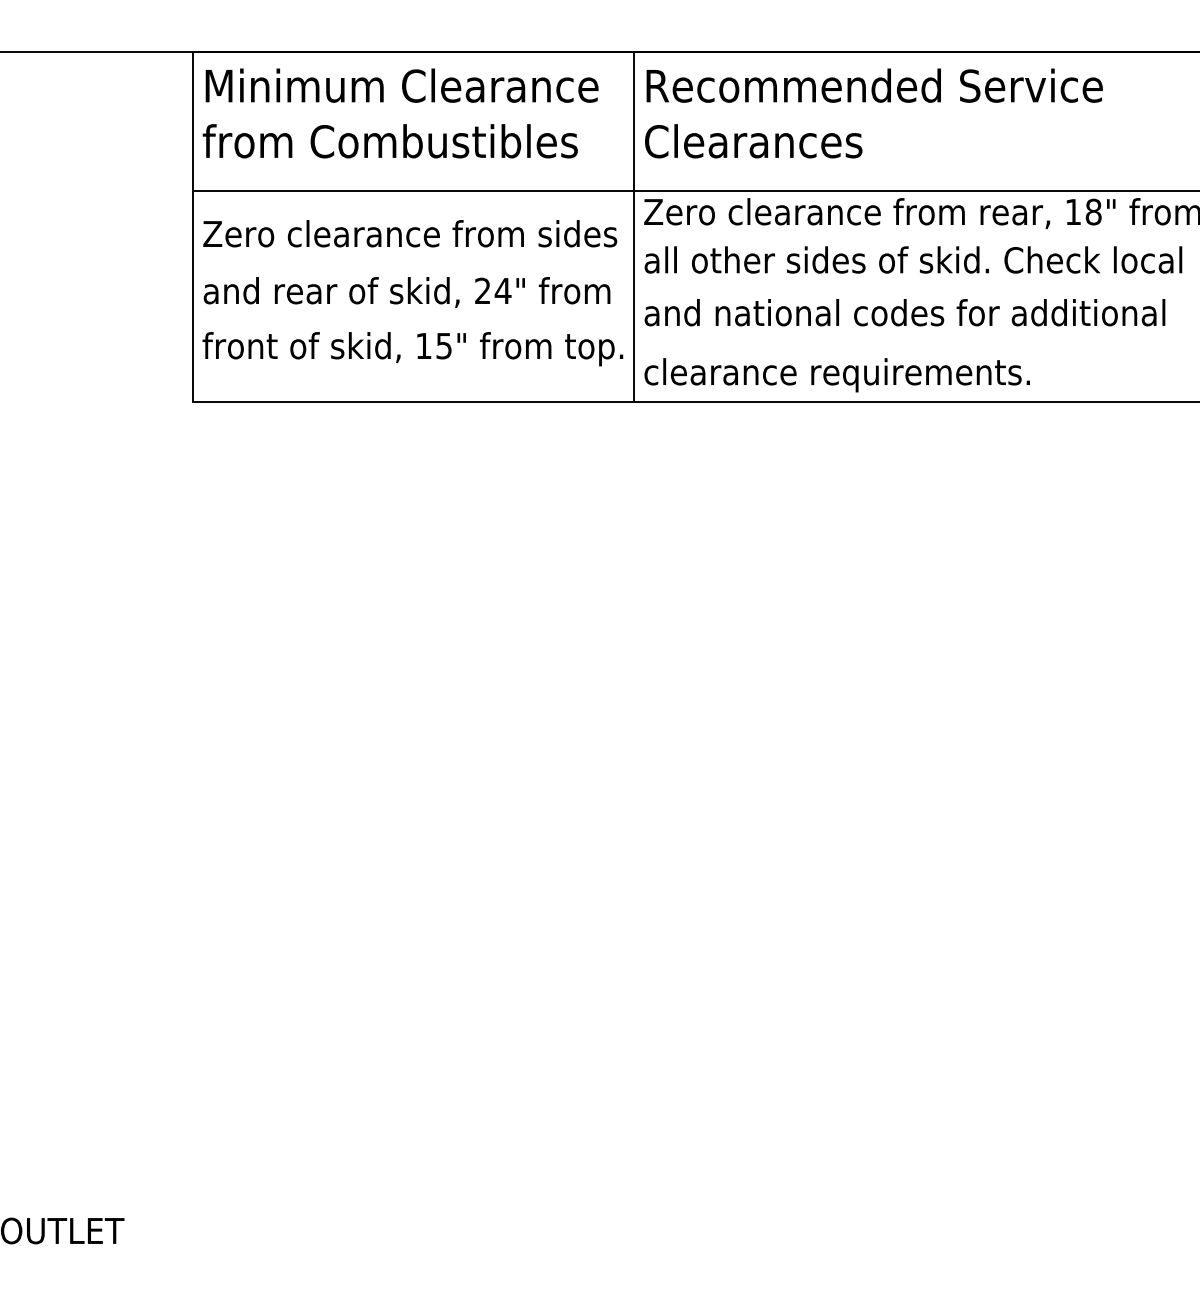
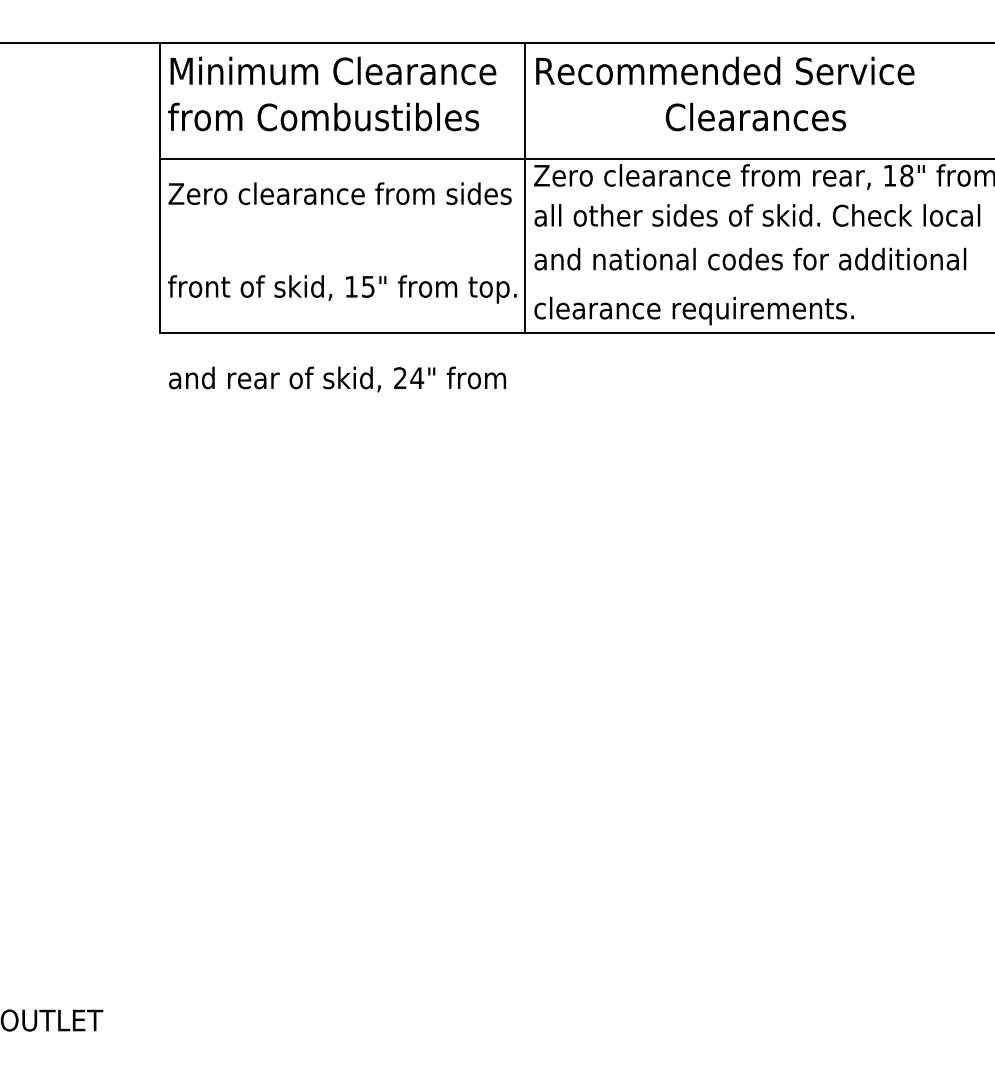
text: (753, 140) -> (755, 116), moved
text: (407, 292) -> (337, 379), moved

